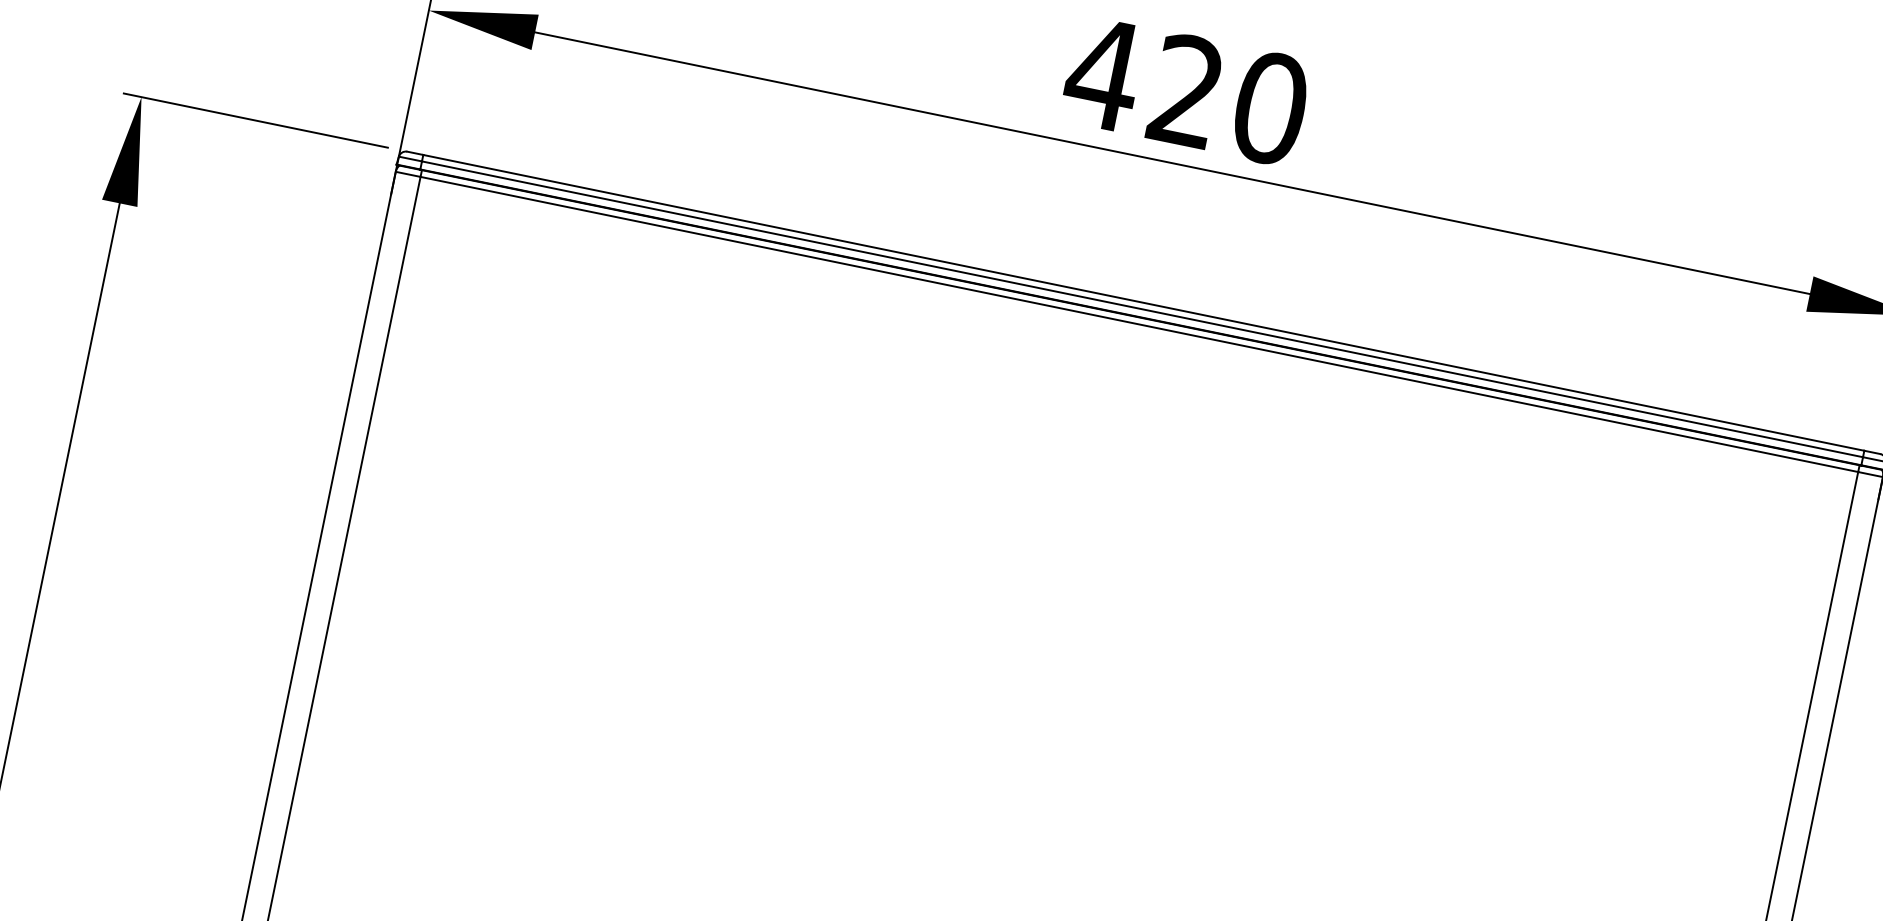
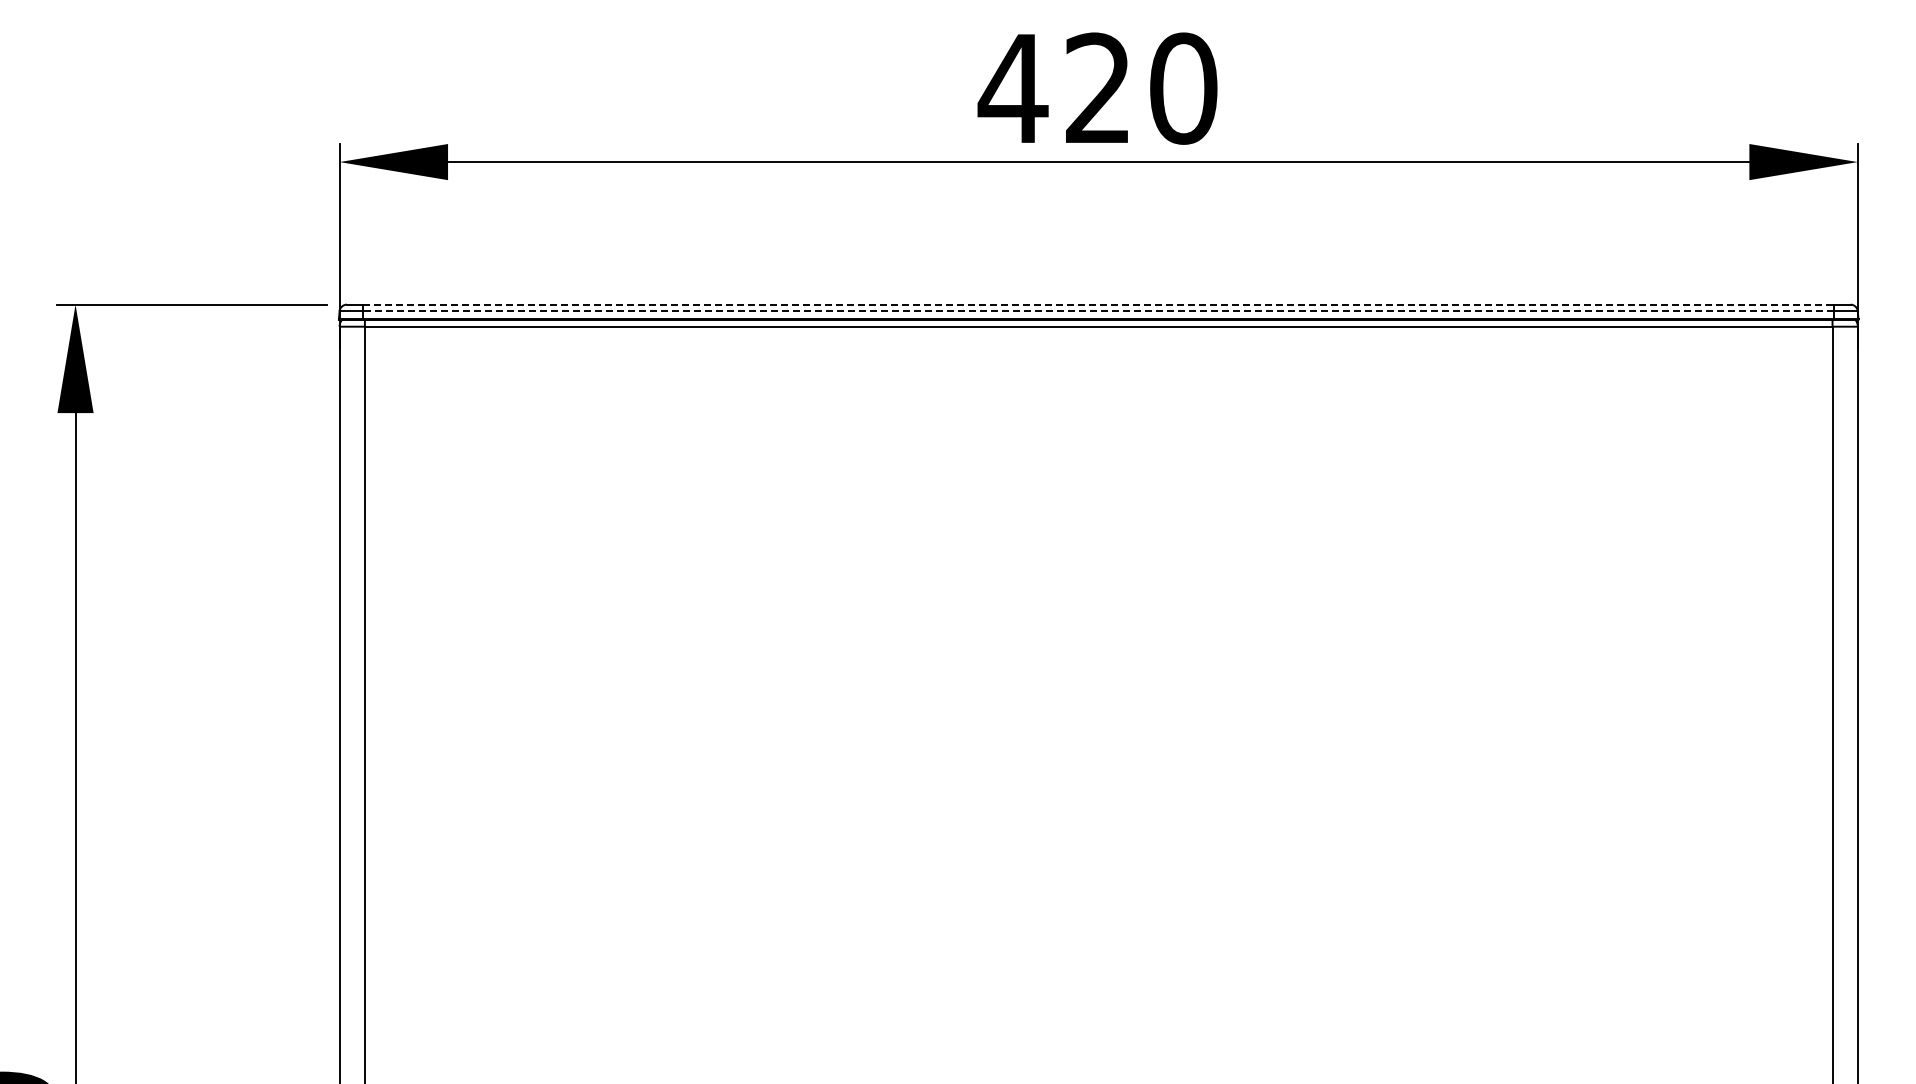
line: (1143, 302) -> (1098, 304), solid -> dashed
line: (1142, 309) -> (1098, 311), solid -> dashed

